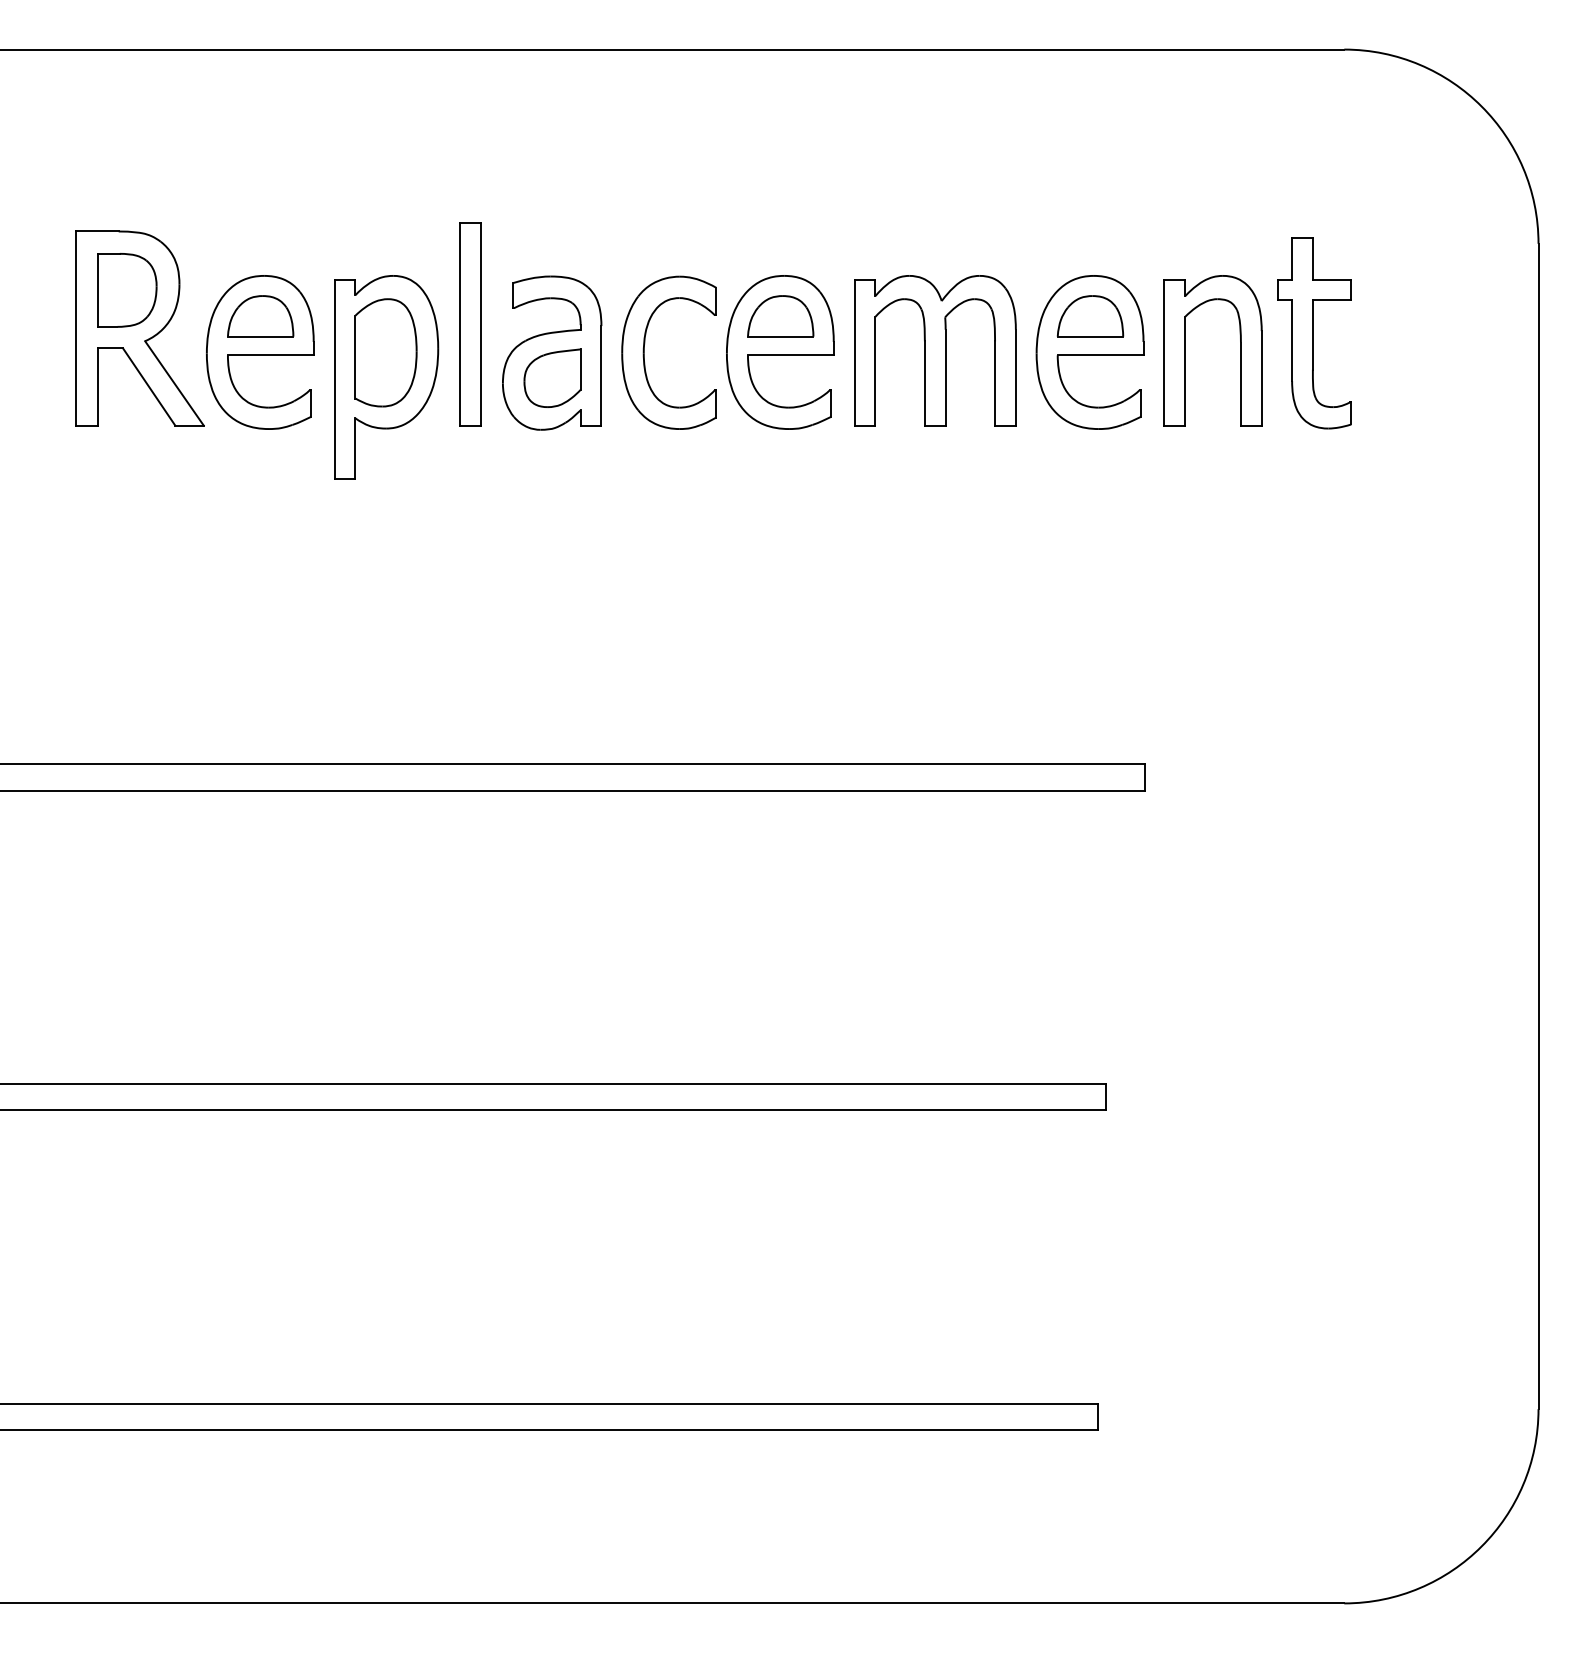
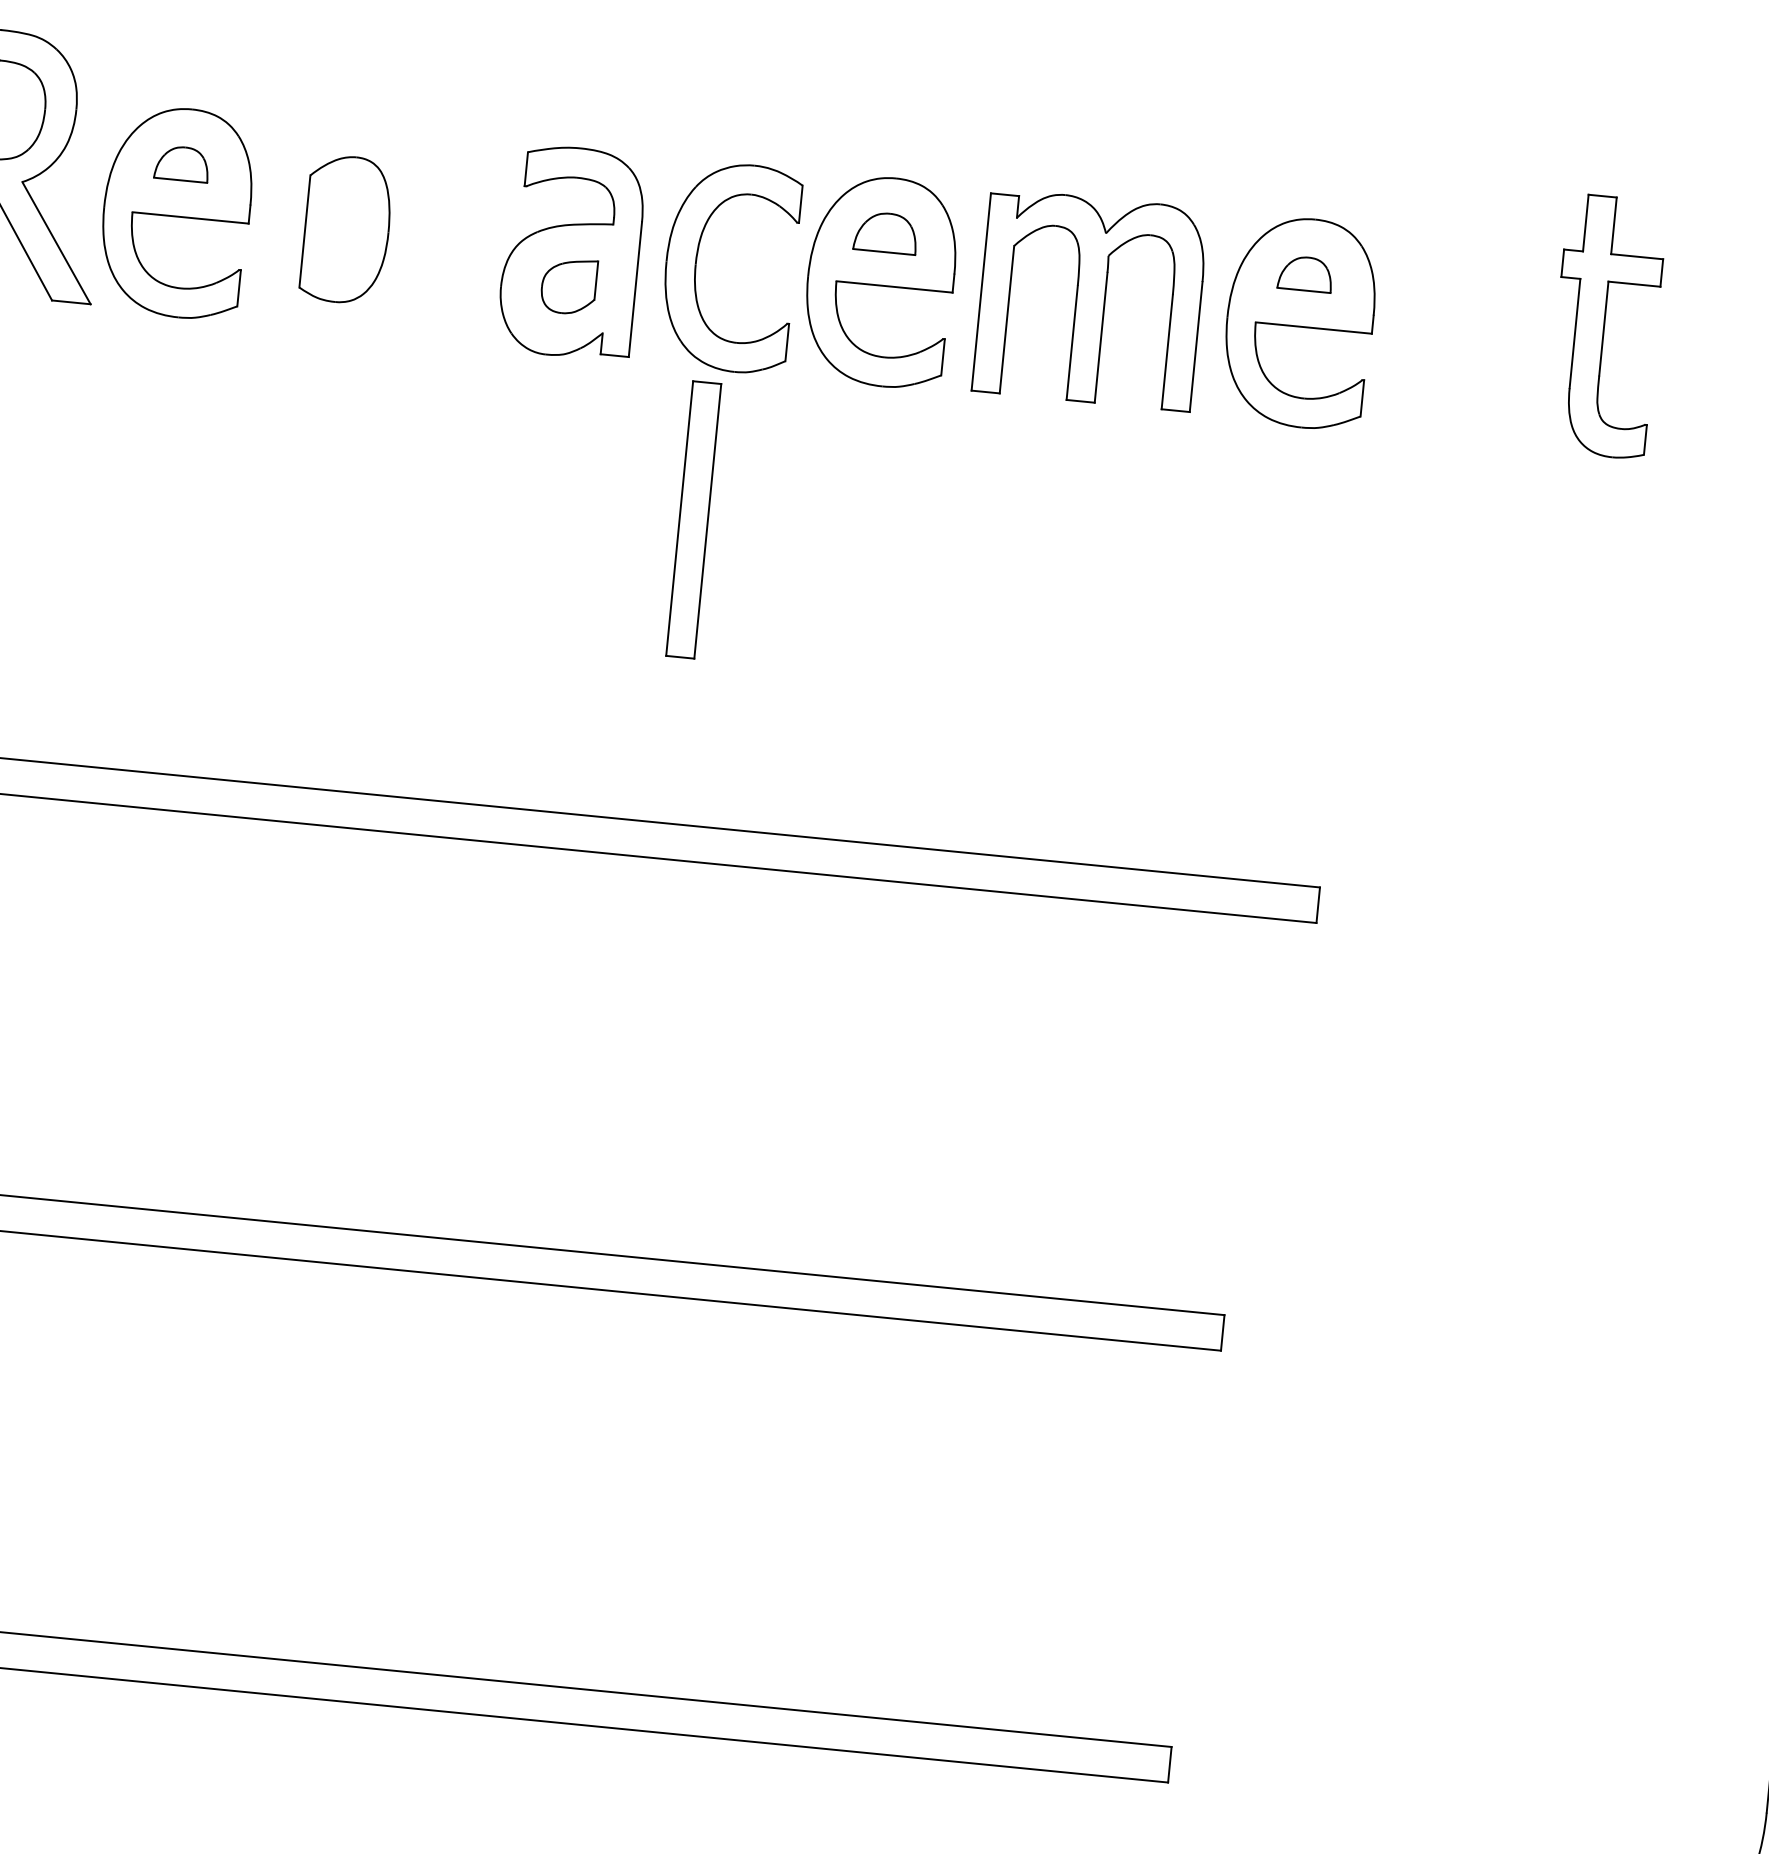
part: (260, 316) -> (181, 163), size x0.6
part: (780, 316) -> (885, 232), size x0.7
part: (1090, 316) -> (1305, 274), size x0.6
part: (470, 324) -> (693, 520), moved
part: (1185, 350) -> (1429, 332), removed
part: (386, 377) -> (344, 263), removed
part: (552, 377) -> (568, 285), size x0.7

